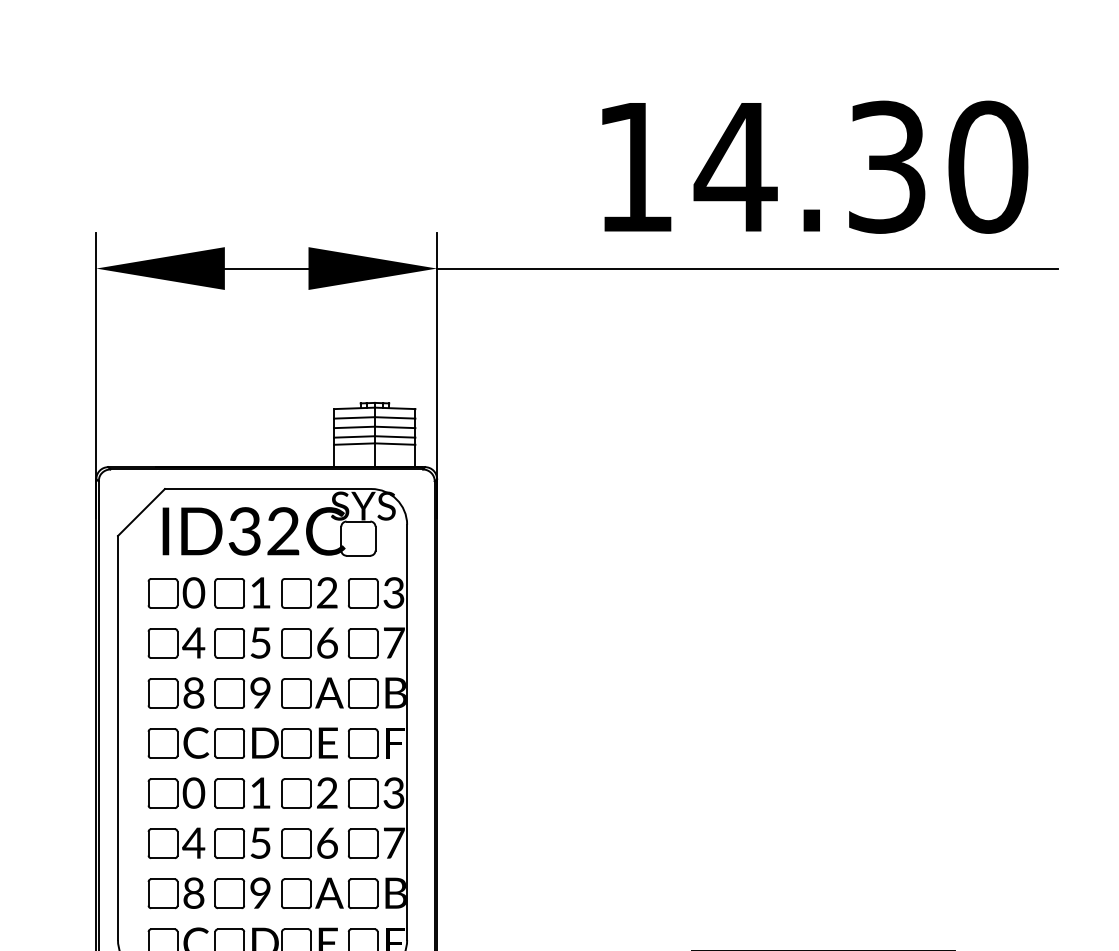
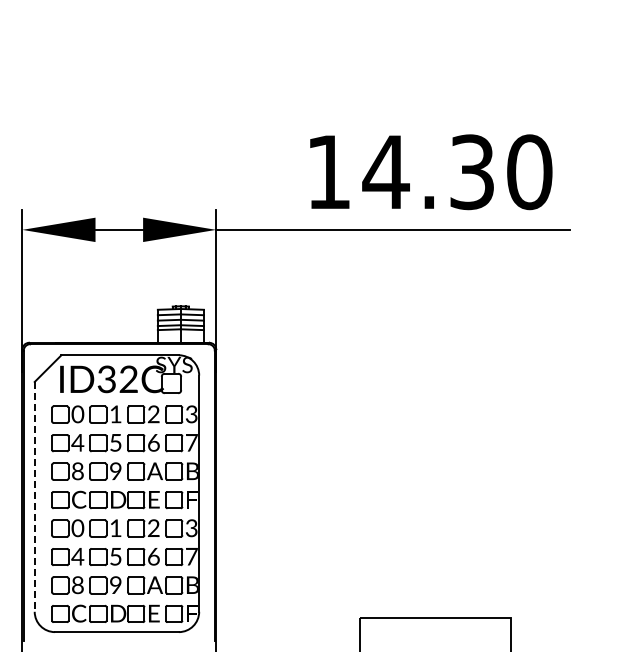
line: (117, 737) -> (34, 496), solid -> dashed

